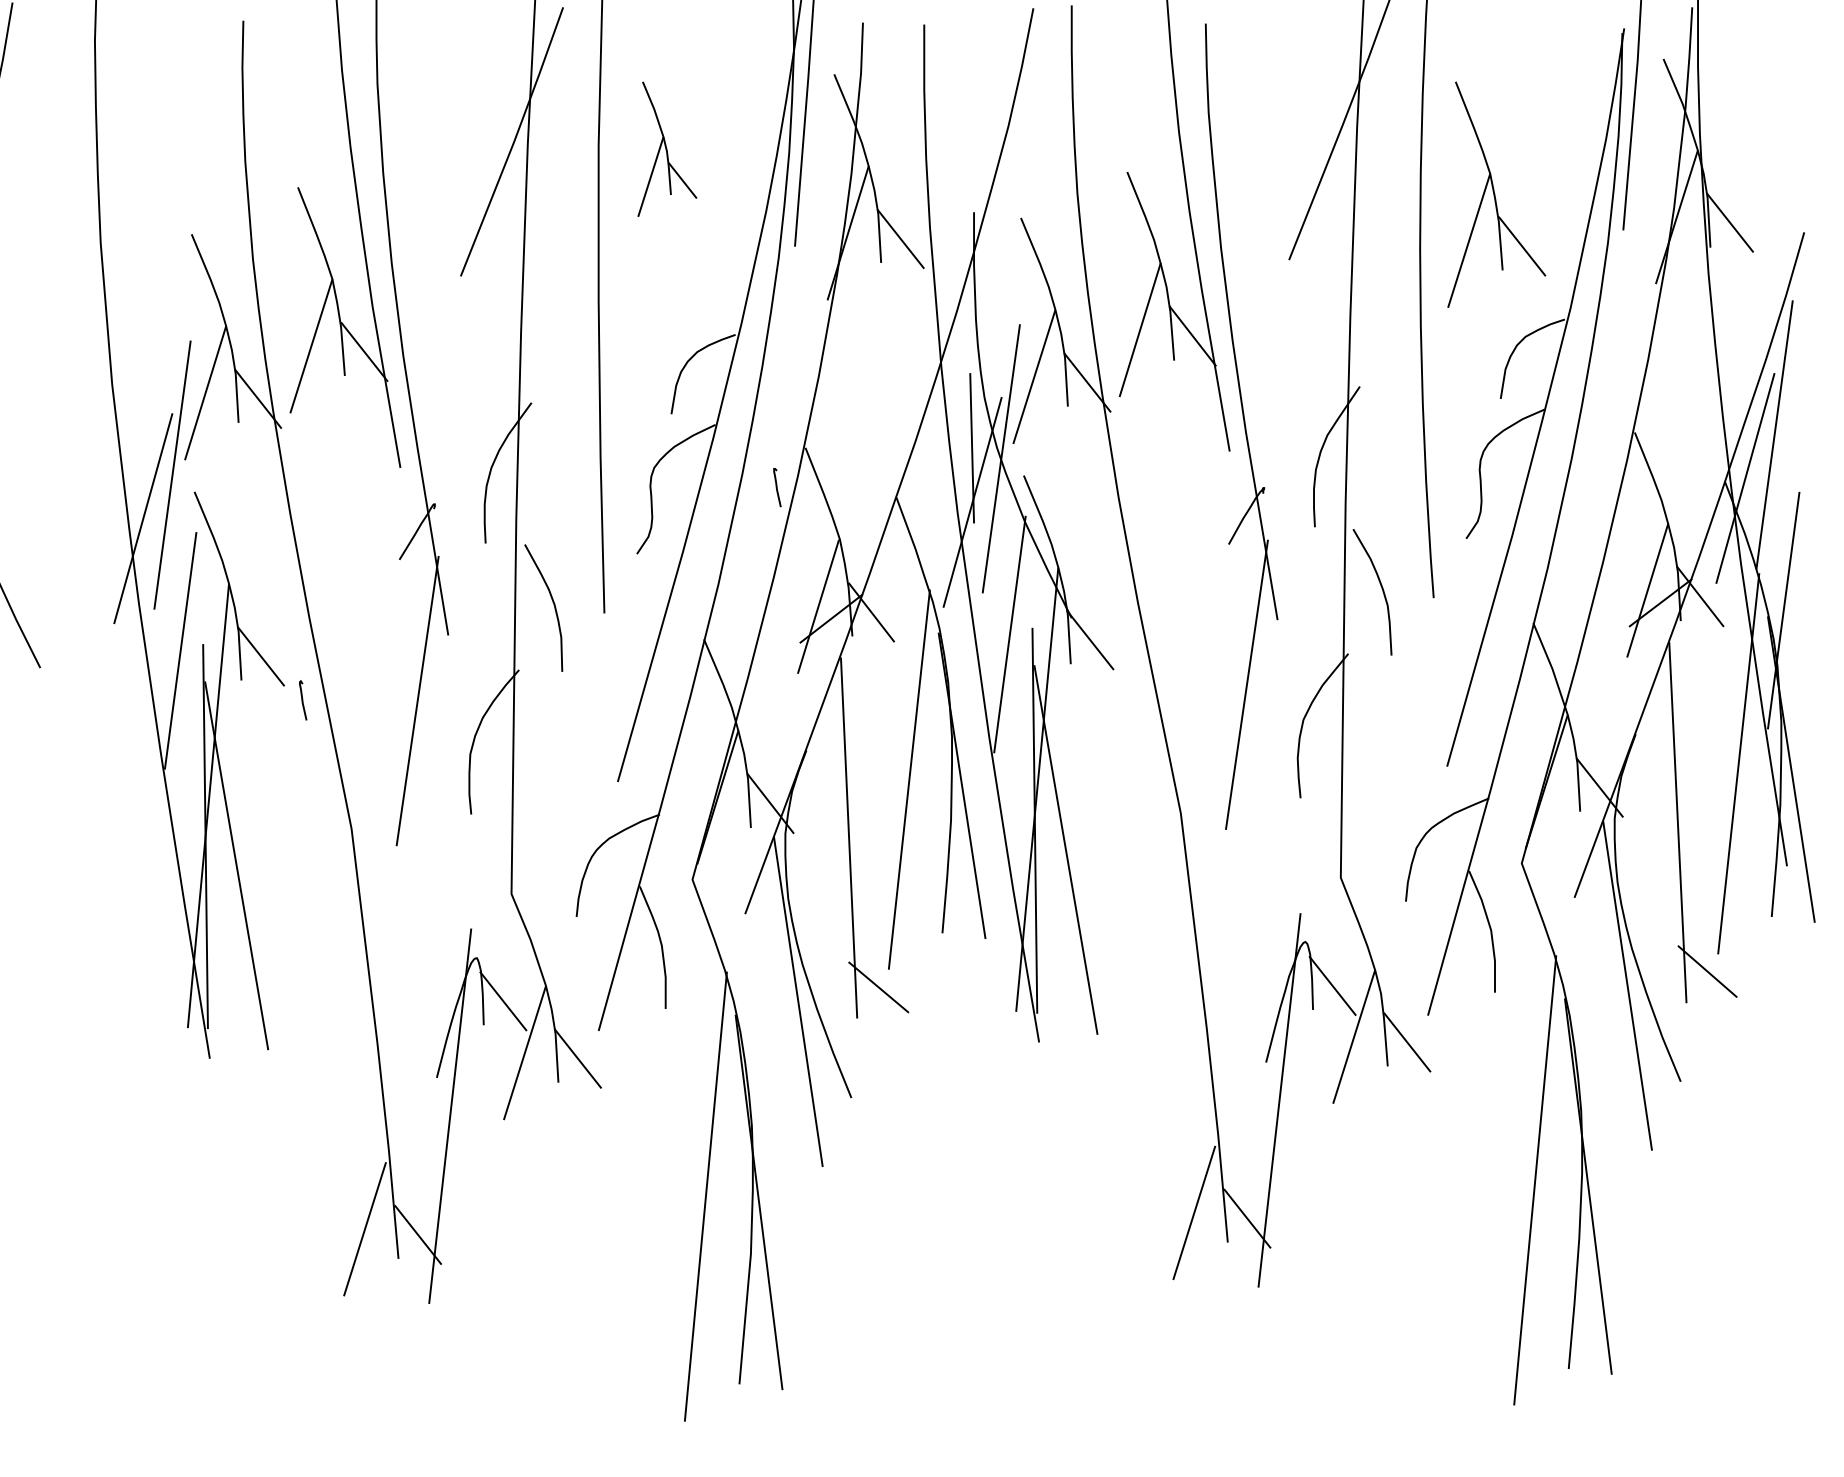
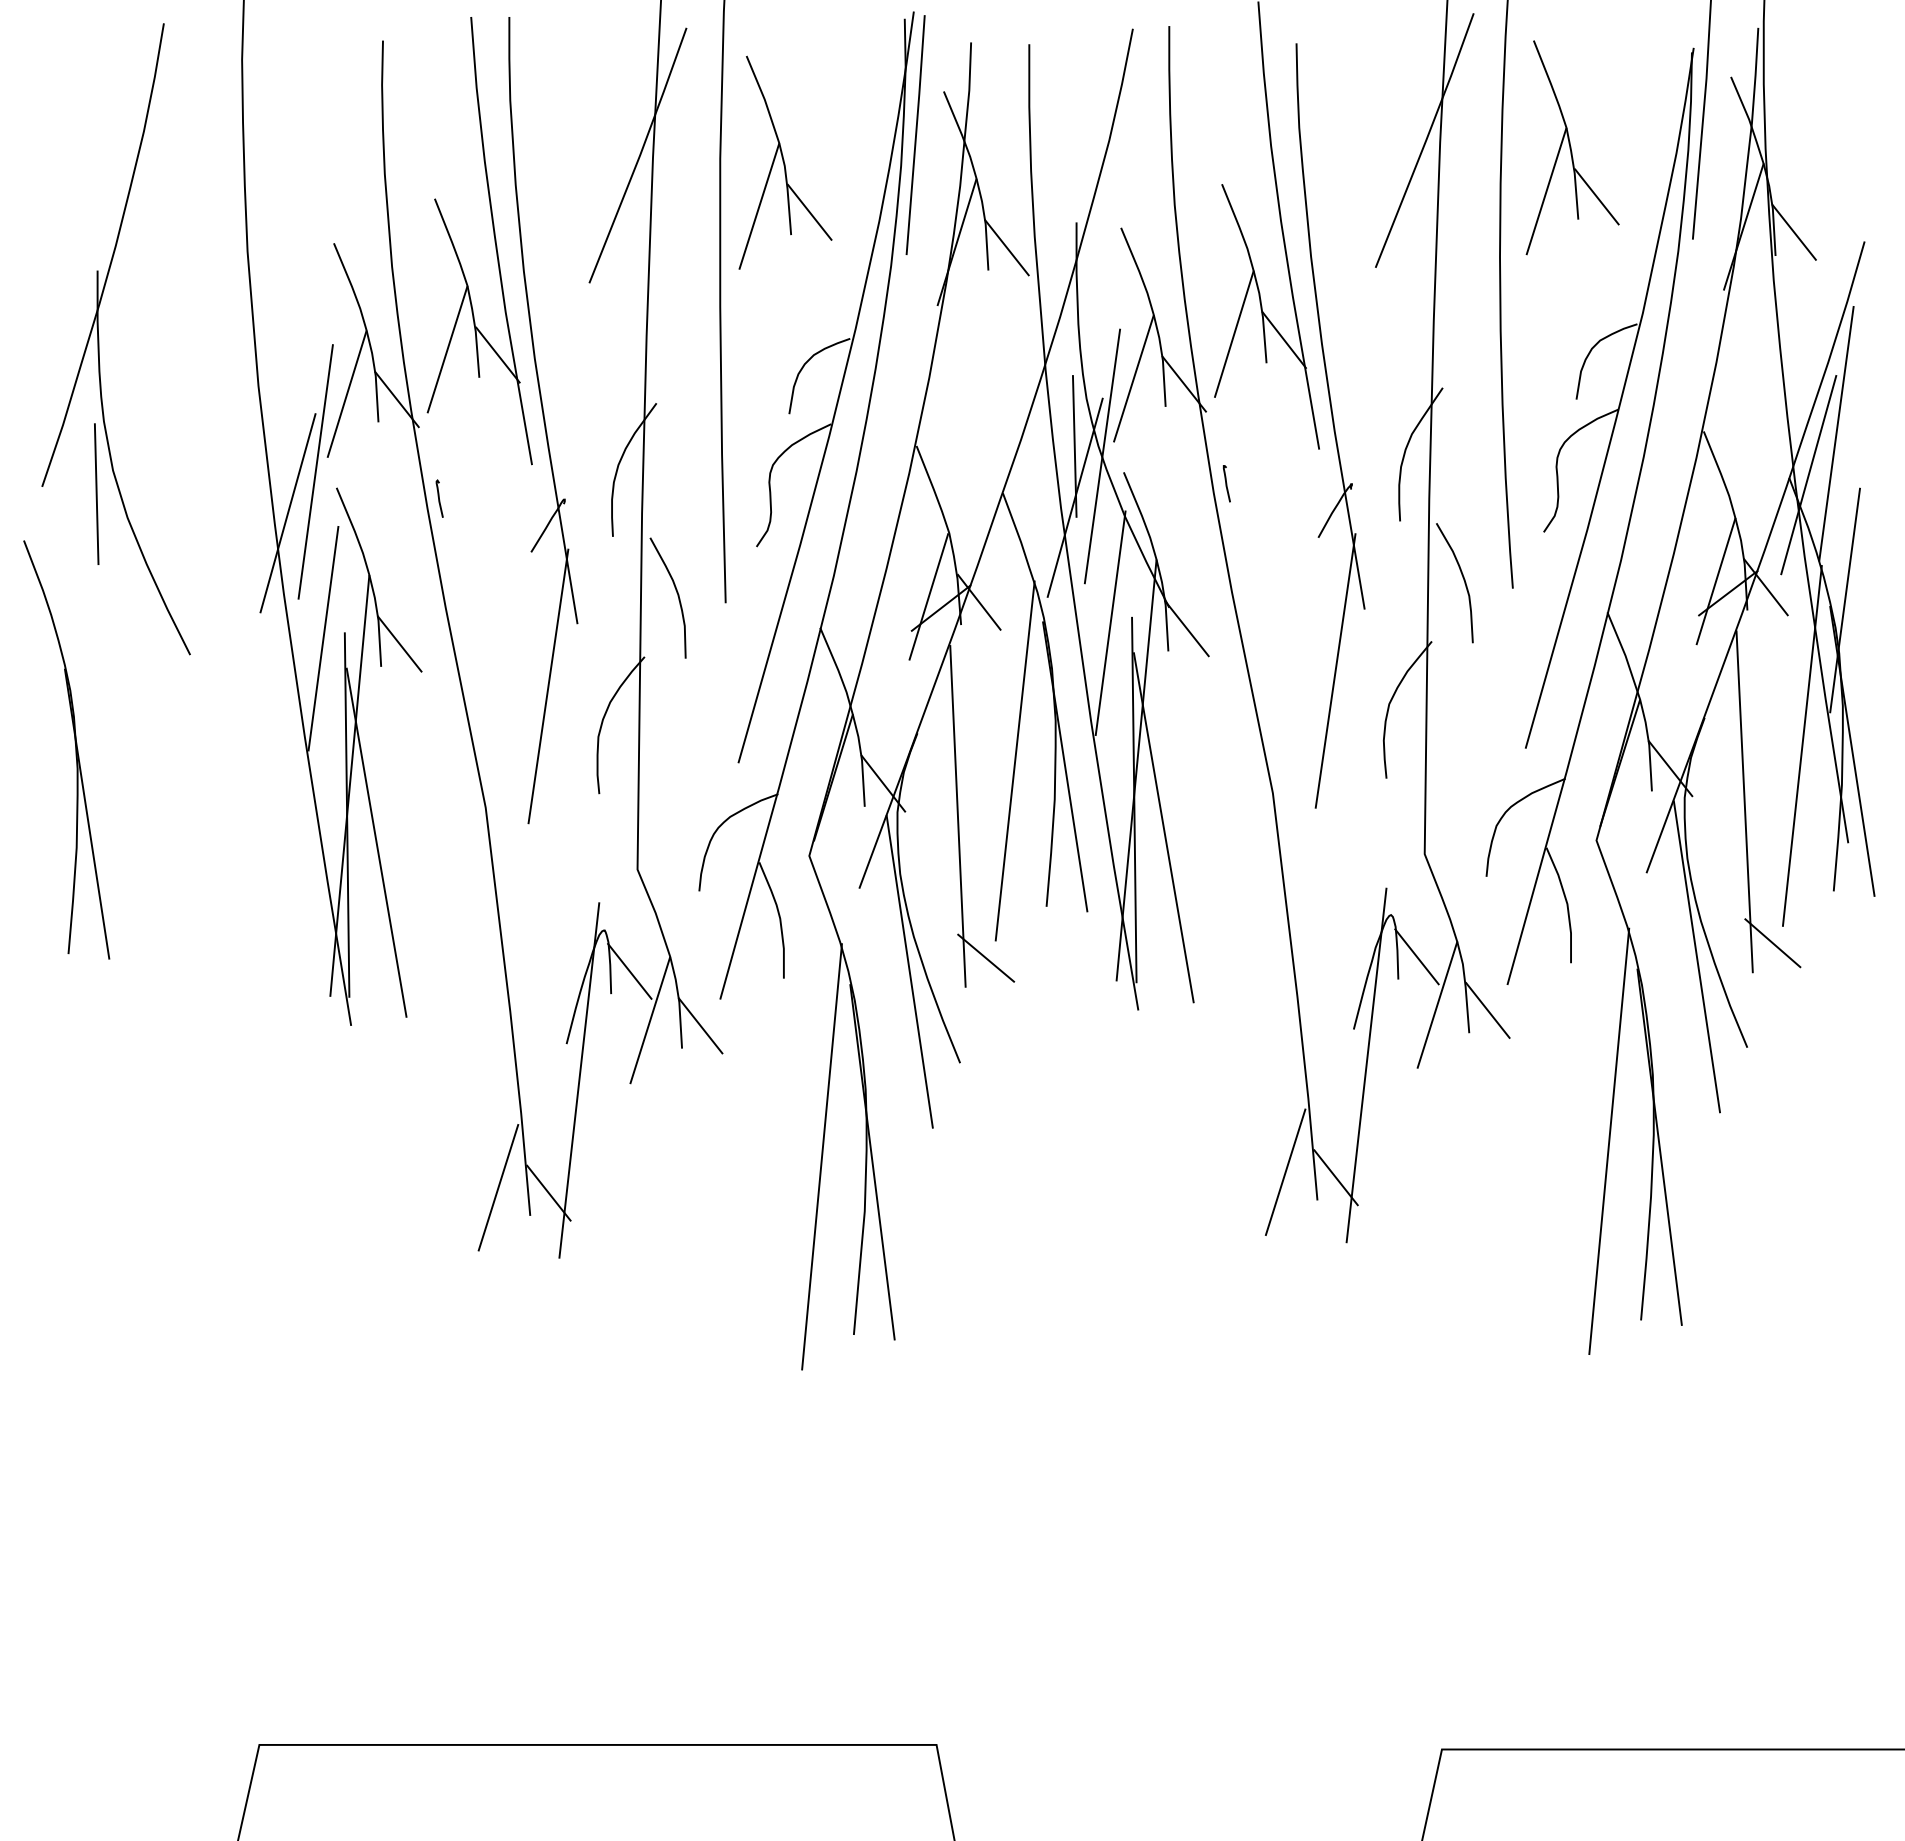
part: (667, 149) -> (785, 162), size x1.67
part: (1496, 194) -> (1572, 147), moved
curve: (776, 487) -> (1226, 483), moved
curve: (302, 700) -> (439, 498), moved

